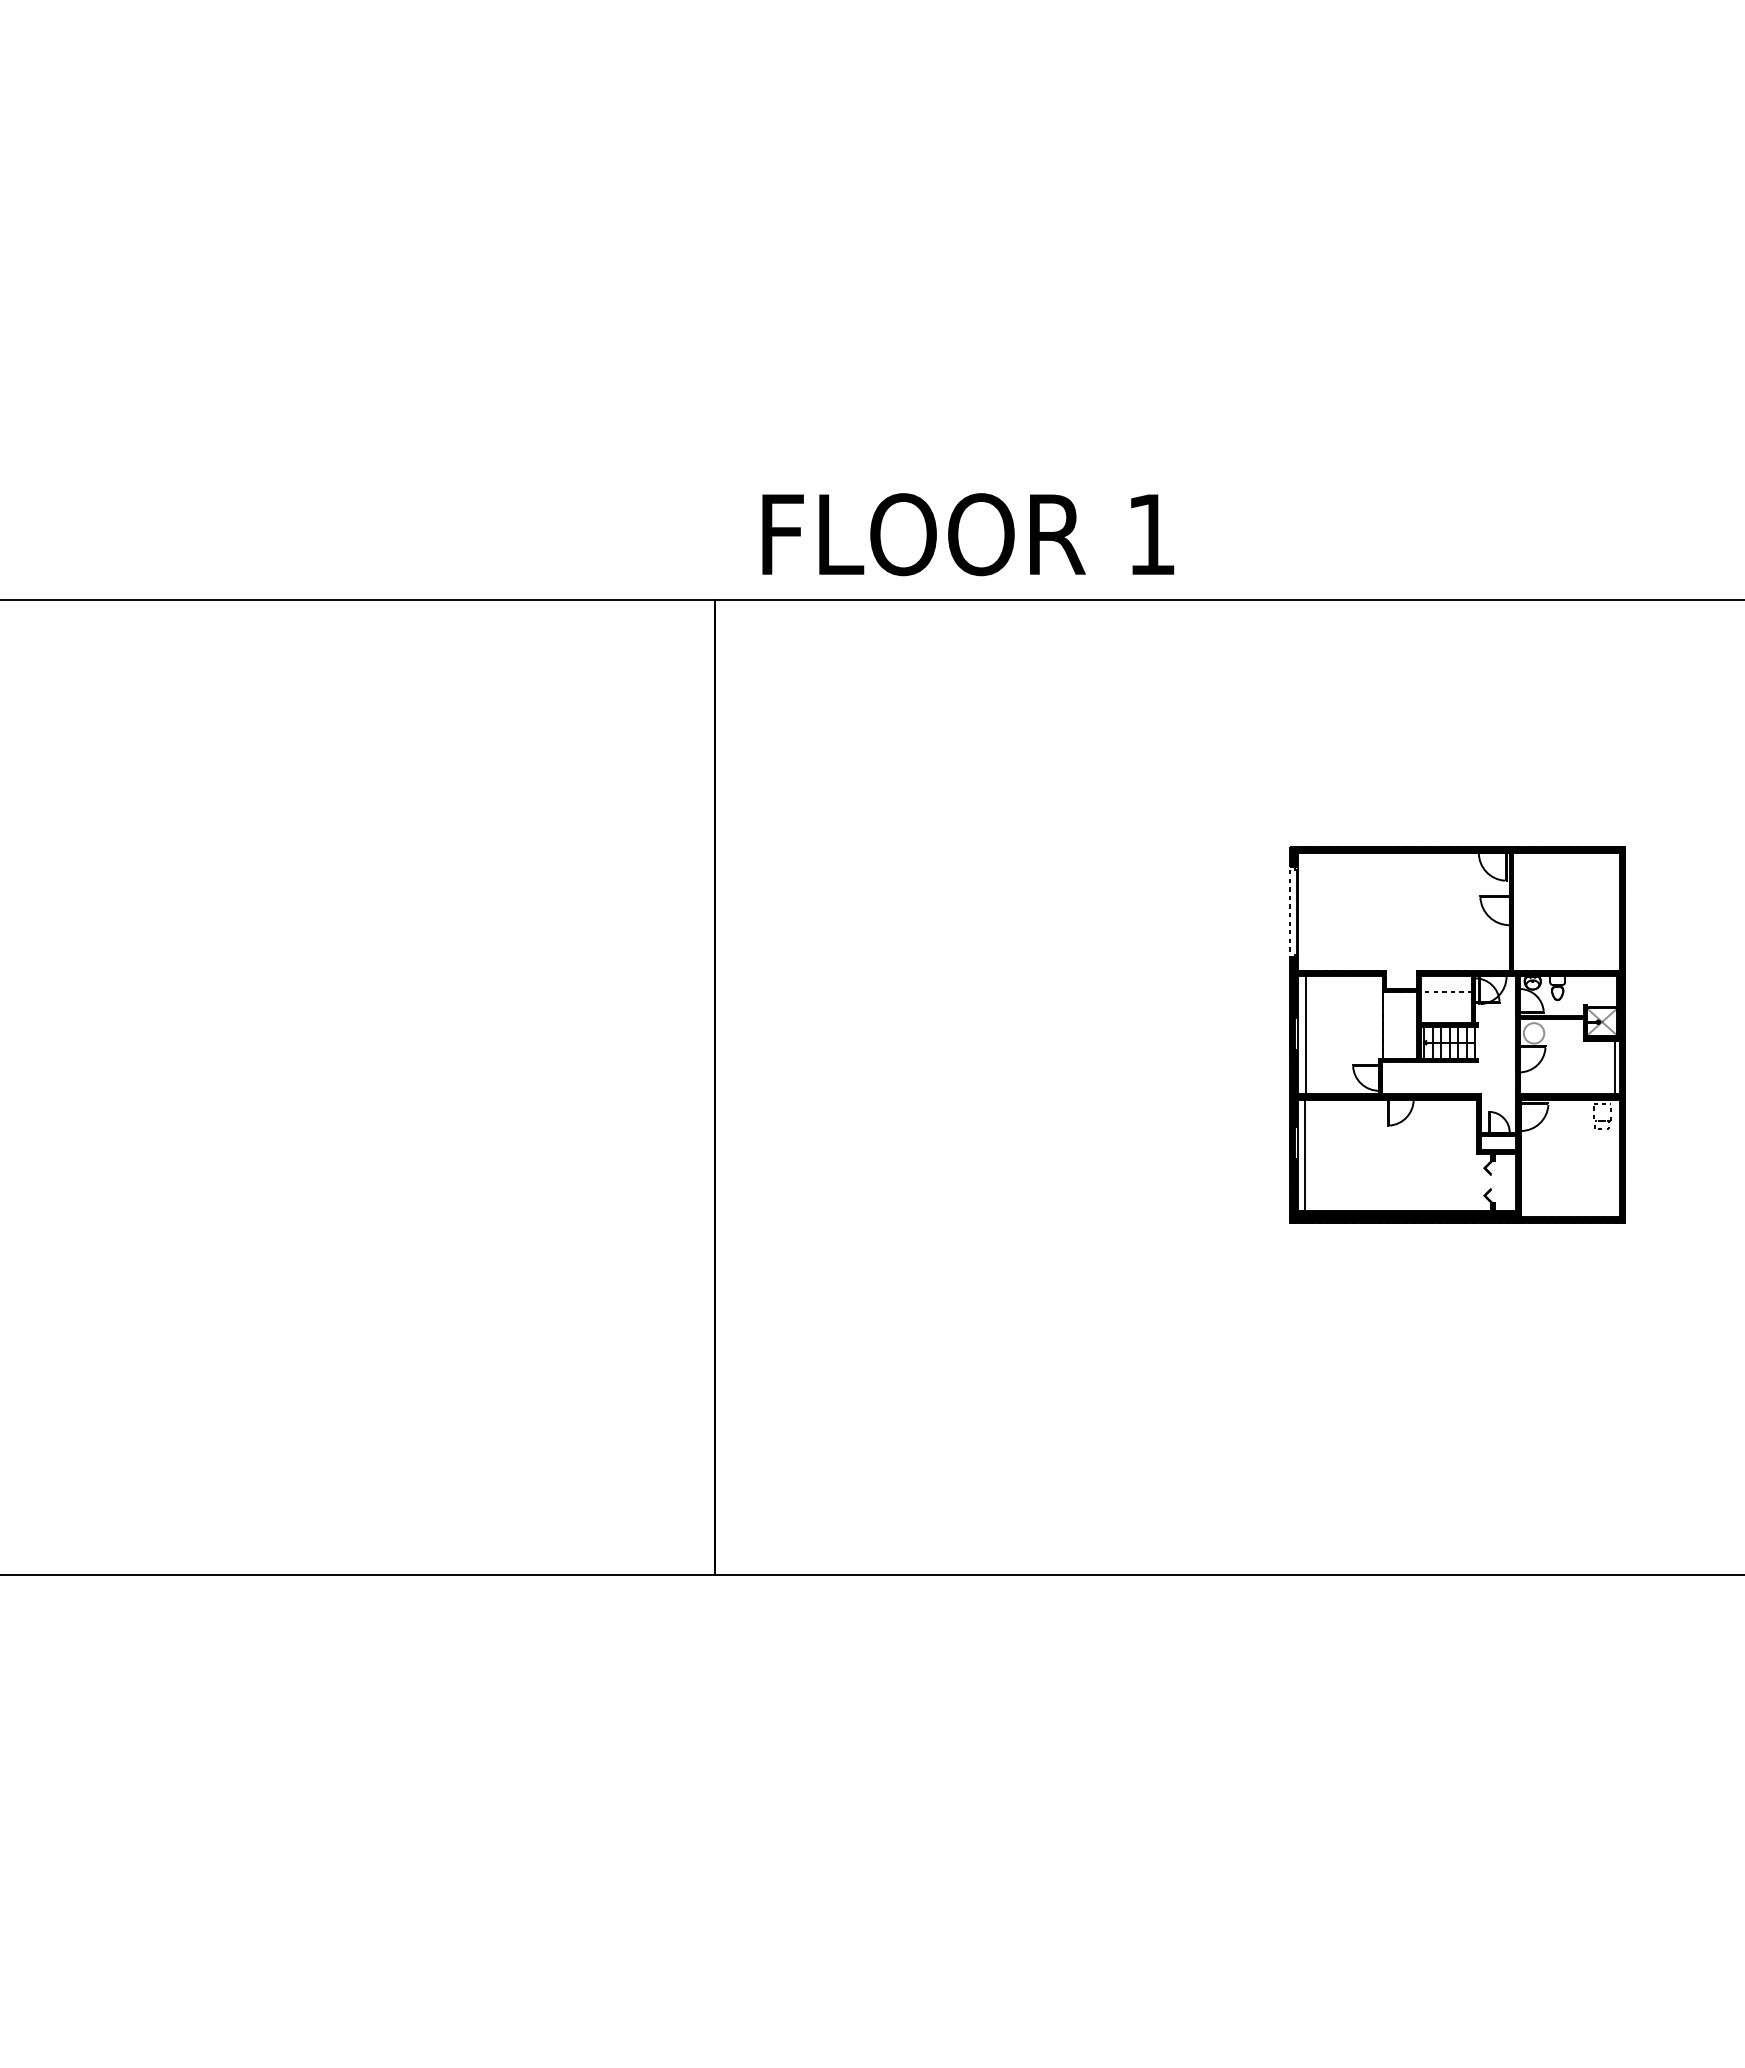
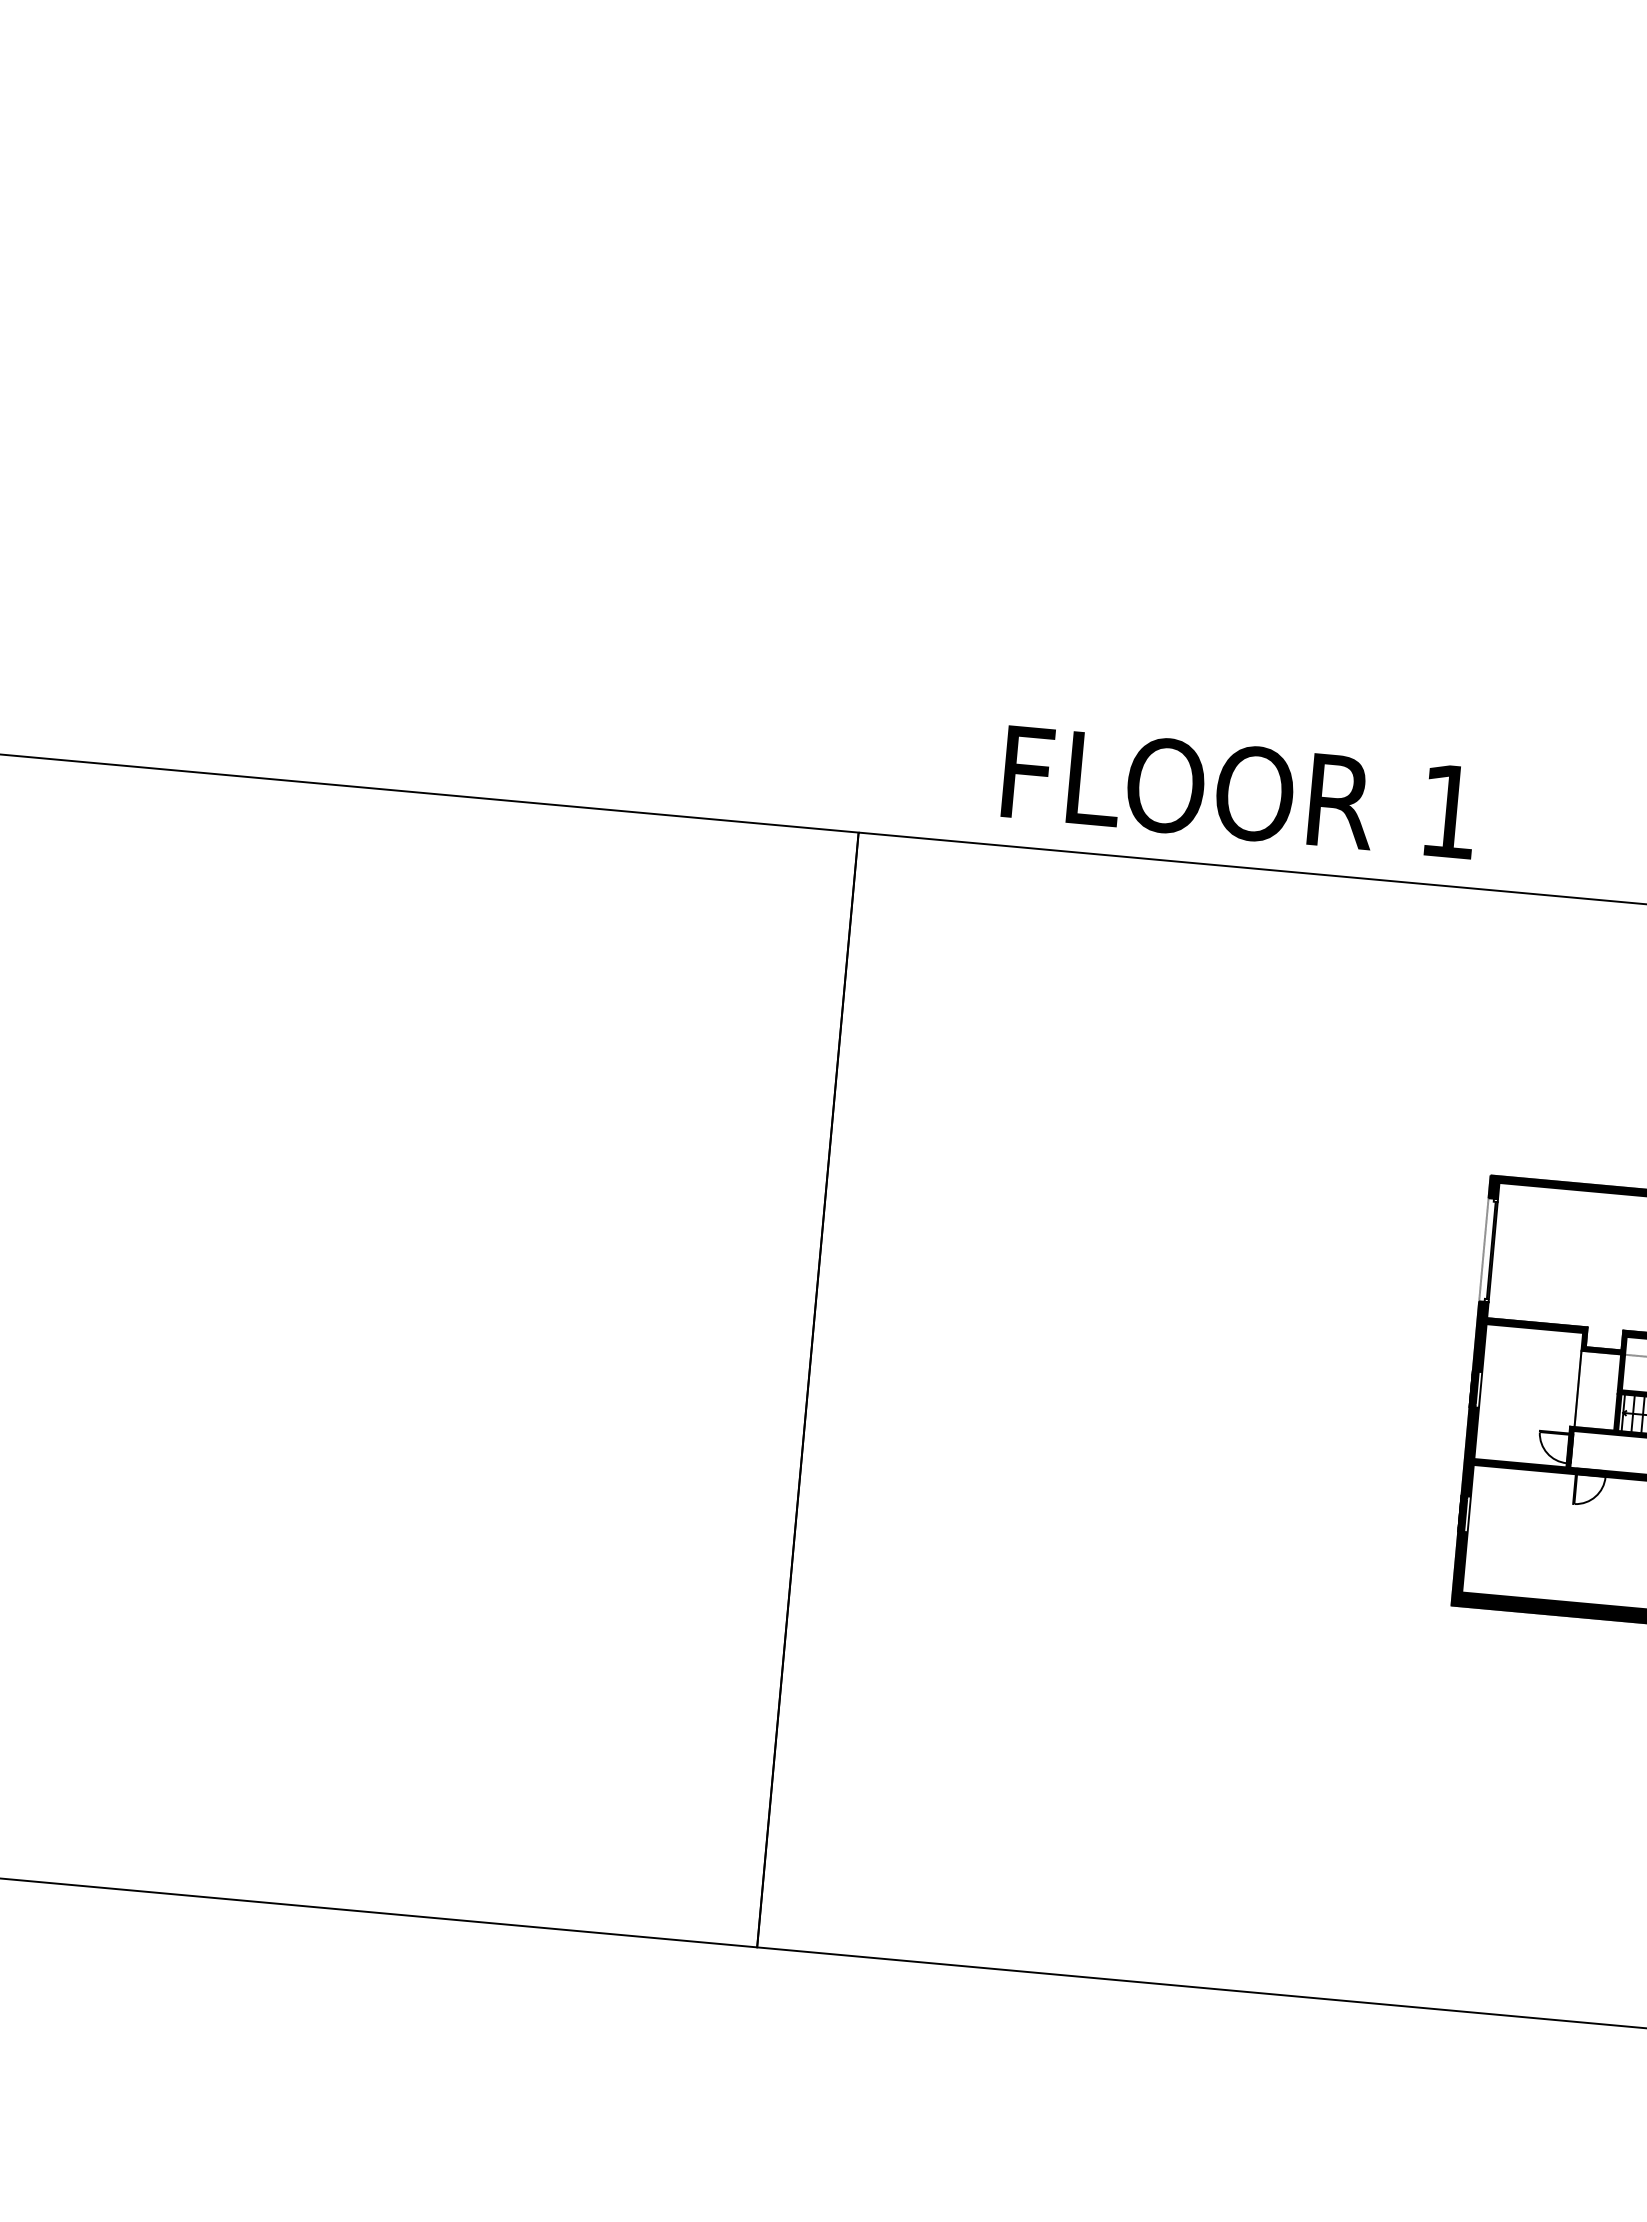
text: (968, 534) -> (1240, 792), moved
line: (1305, 1035) -> (1488, 1392), removed
line: (1304, 1155) -> (1474, 1529), removed

